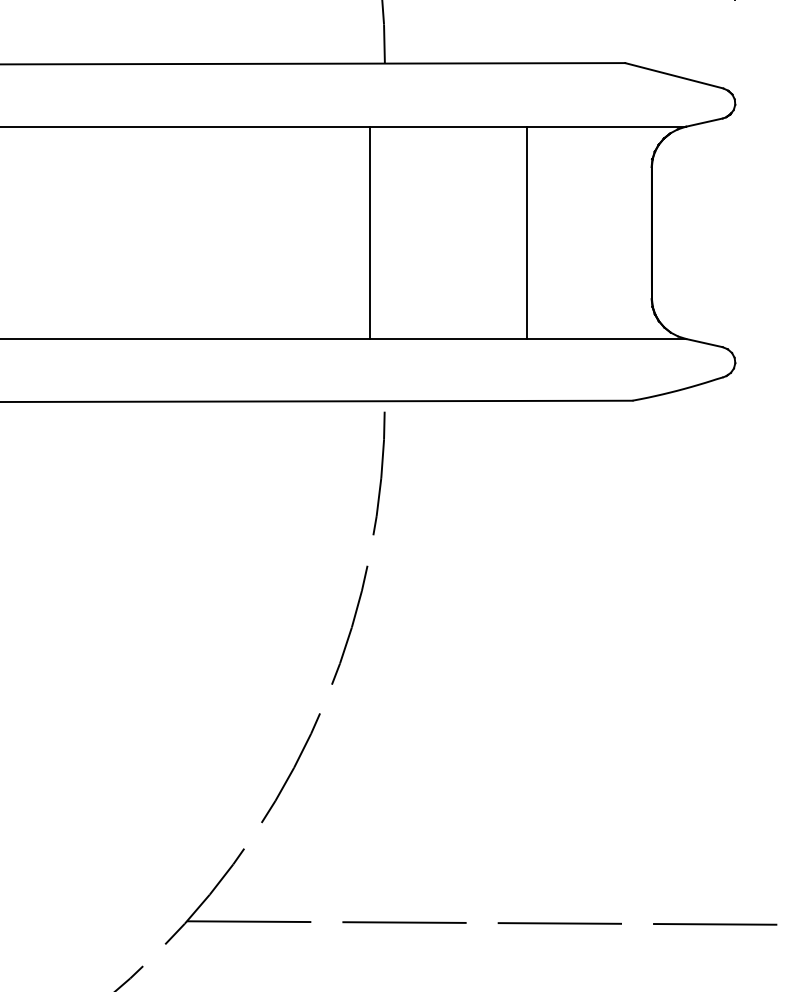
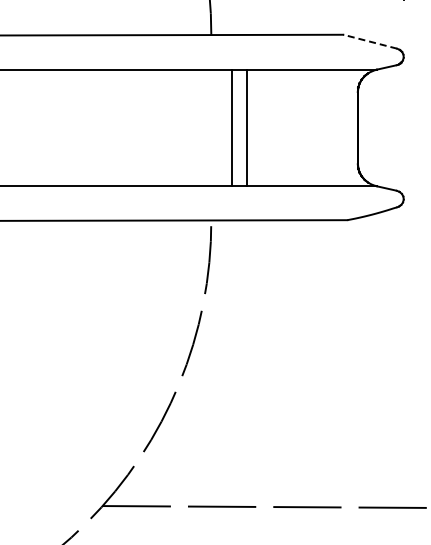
line: (674, 75) -> (370, 41), solid -> dashed
line: (368, 231) -> (231, 127), moved
line: (527, 231) -> (247, 127), moved

